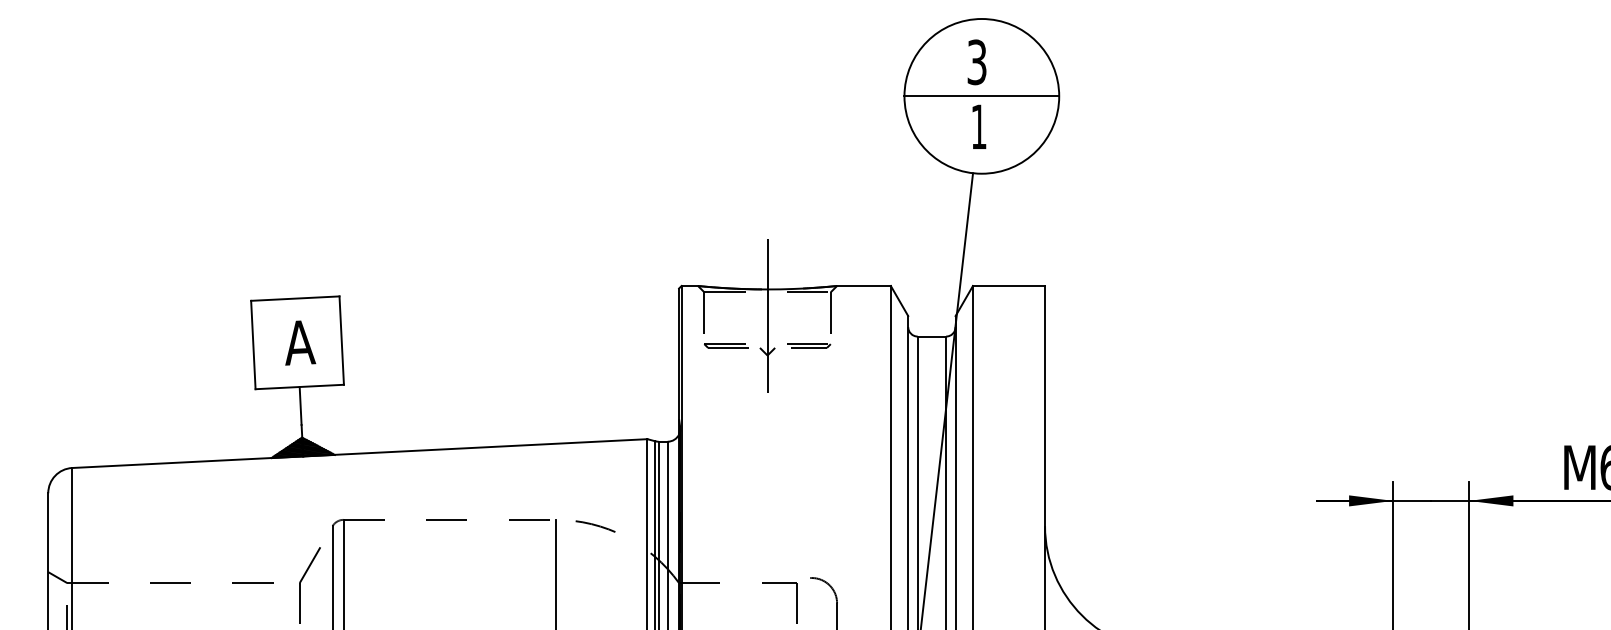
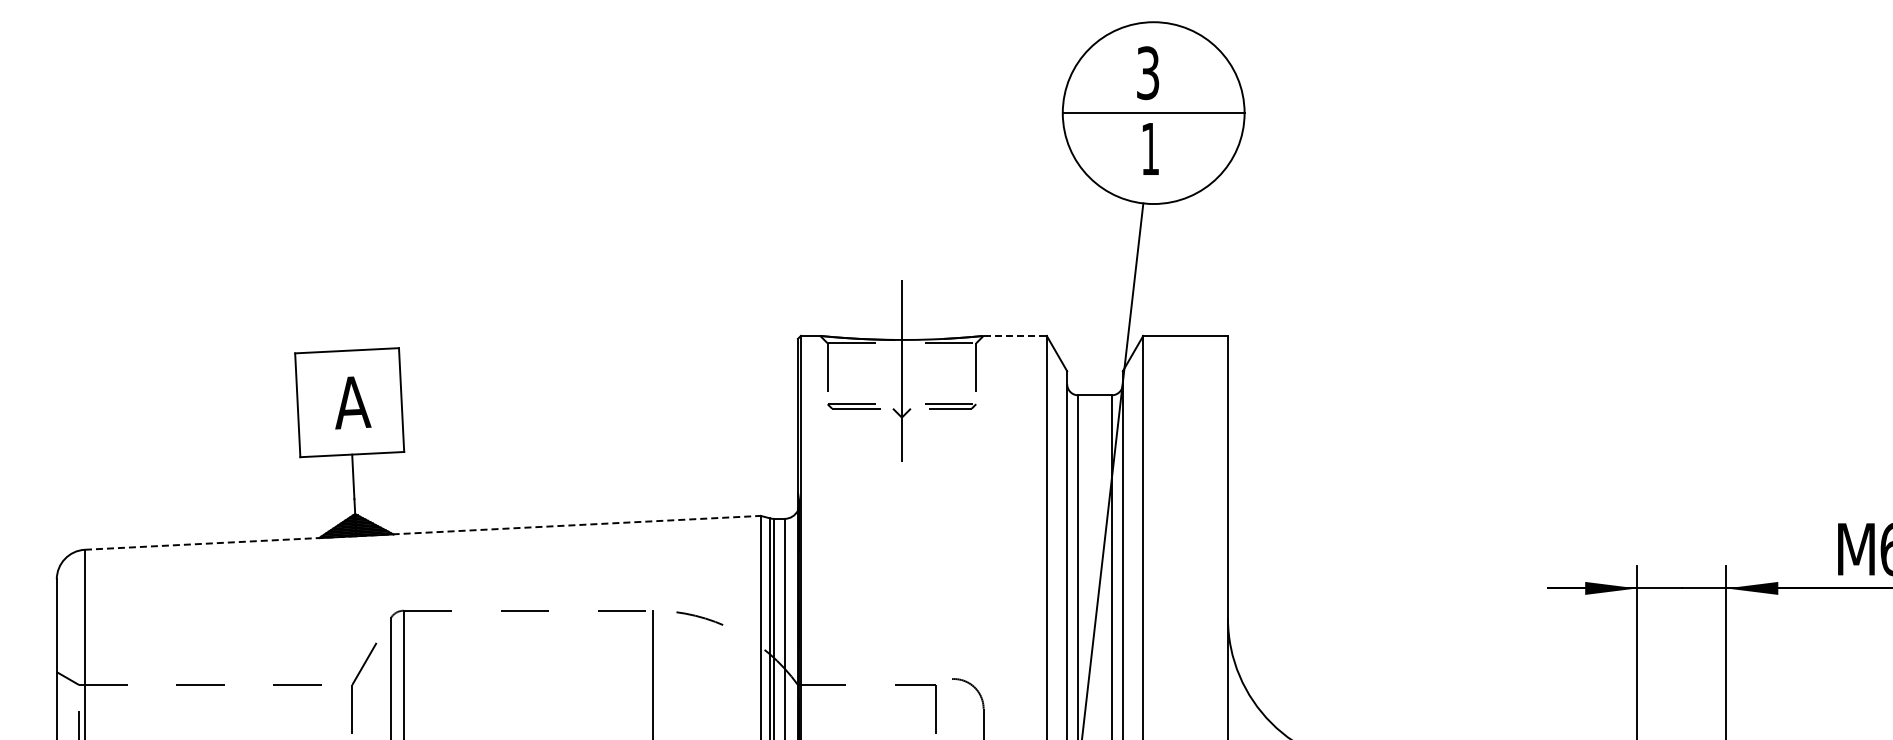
line: (864, 285) -> (1015, 335), solid -> dashed
line: (360, 453) -> (423, 532), solid -> dashed

